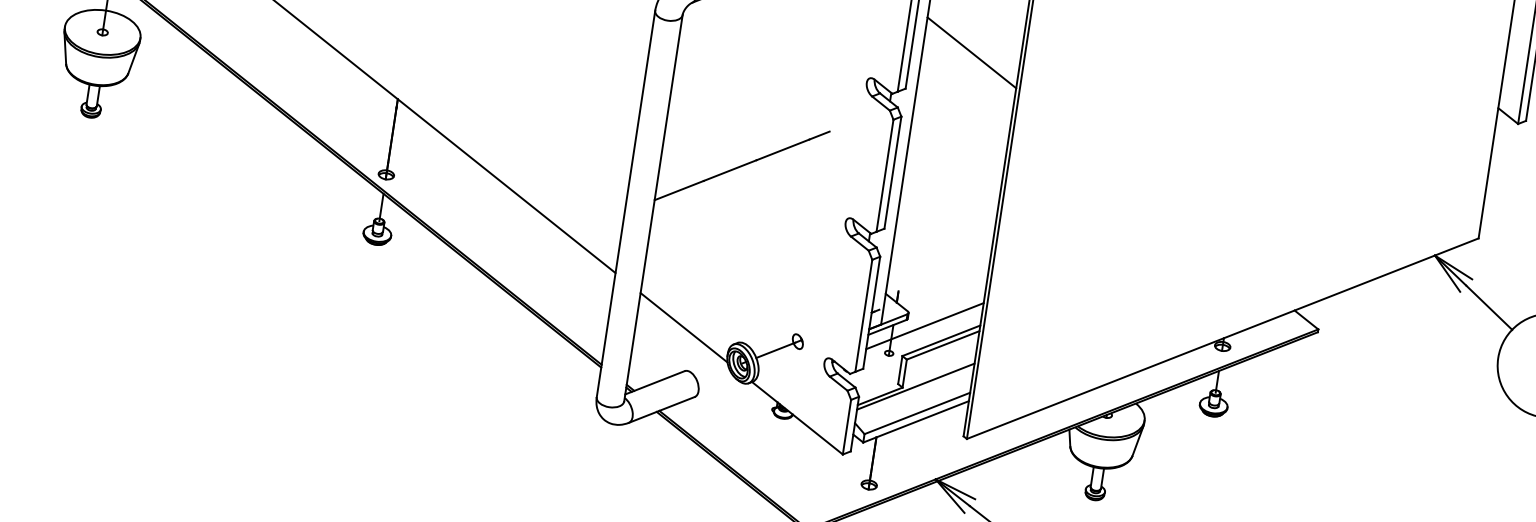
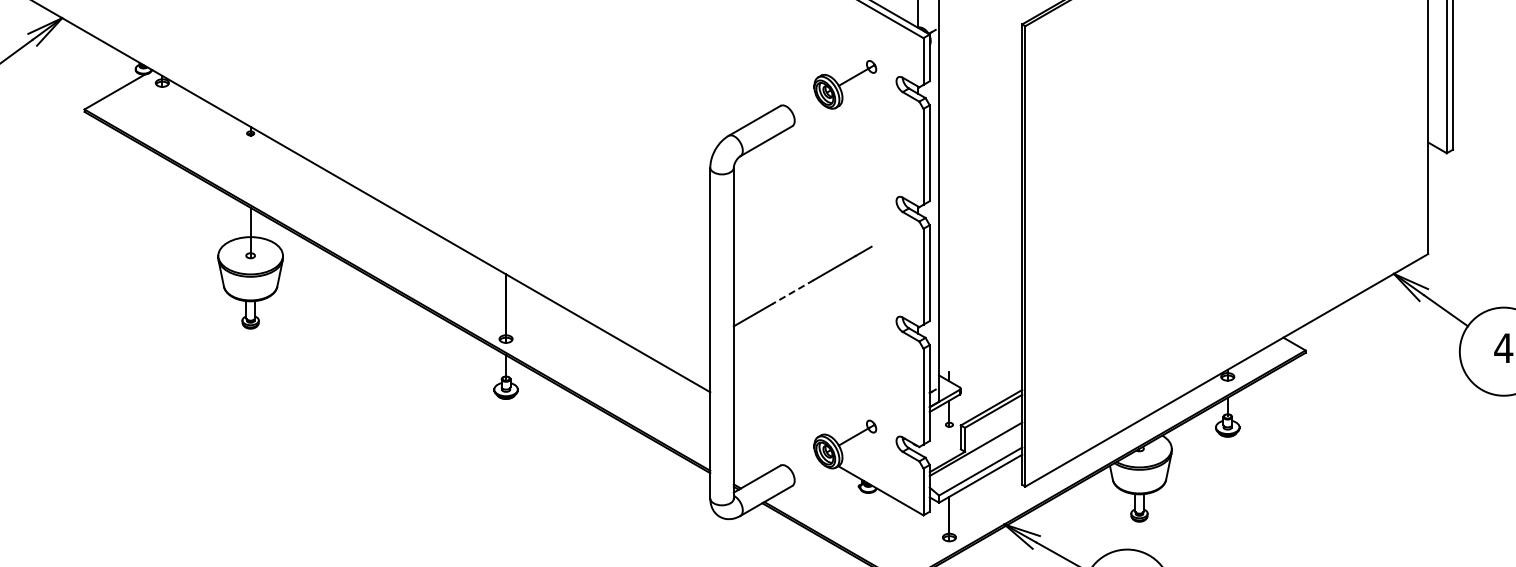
line: (971, 52) -> (980, 162), removed
line: (730, 171) -> (793, 292), solid -> dashed
line: (684, 326) -> (774, 428), removed
line: (924, 326) -> (975, 397), removed

